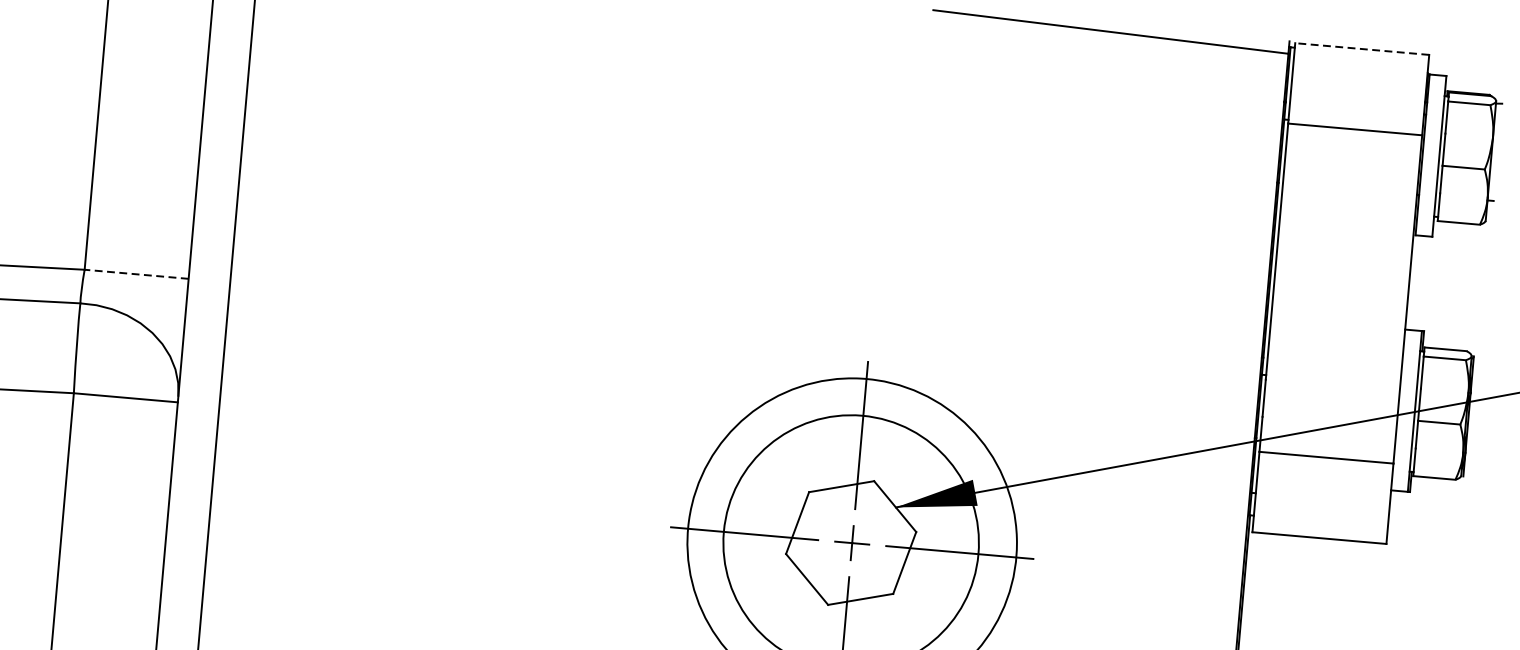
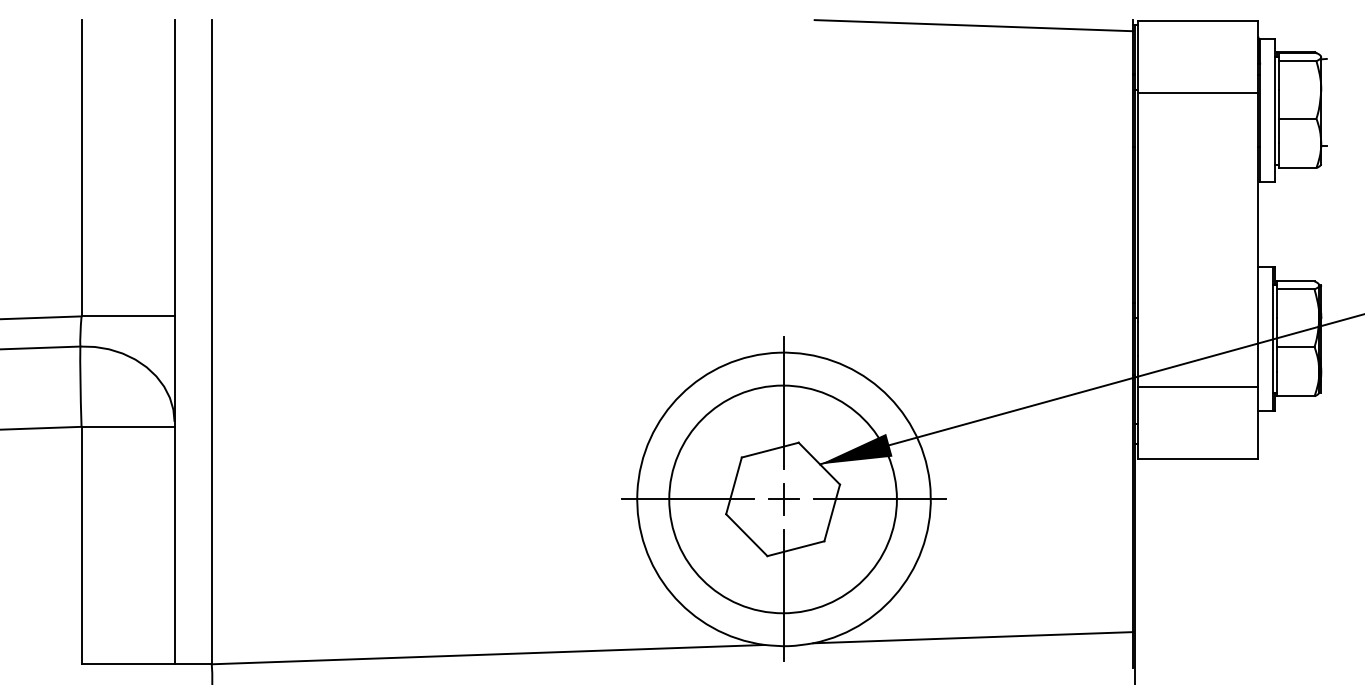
line: (1362, 49) -> (1198, 21), dashed -> solid
line: (137, 274) -> (128, 316), dashed -> solid

